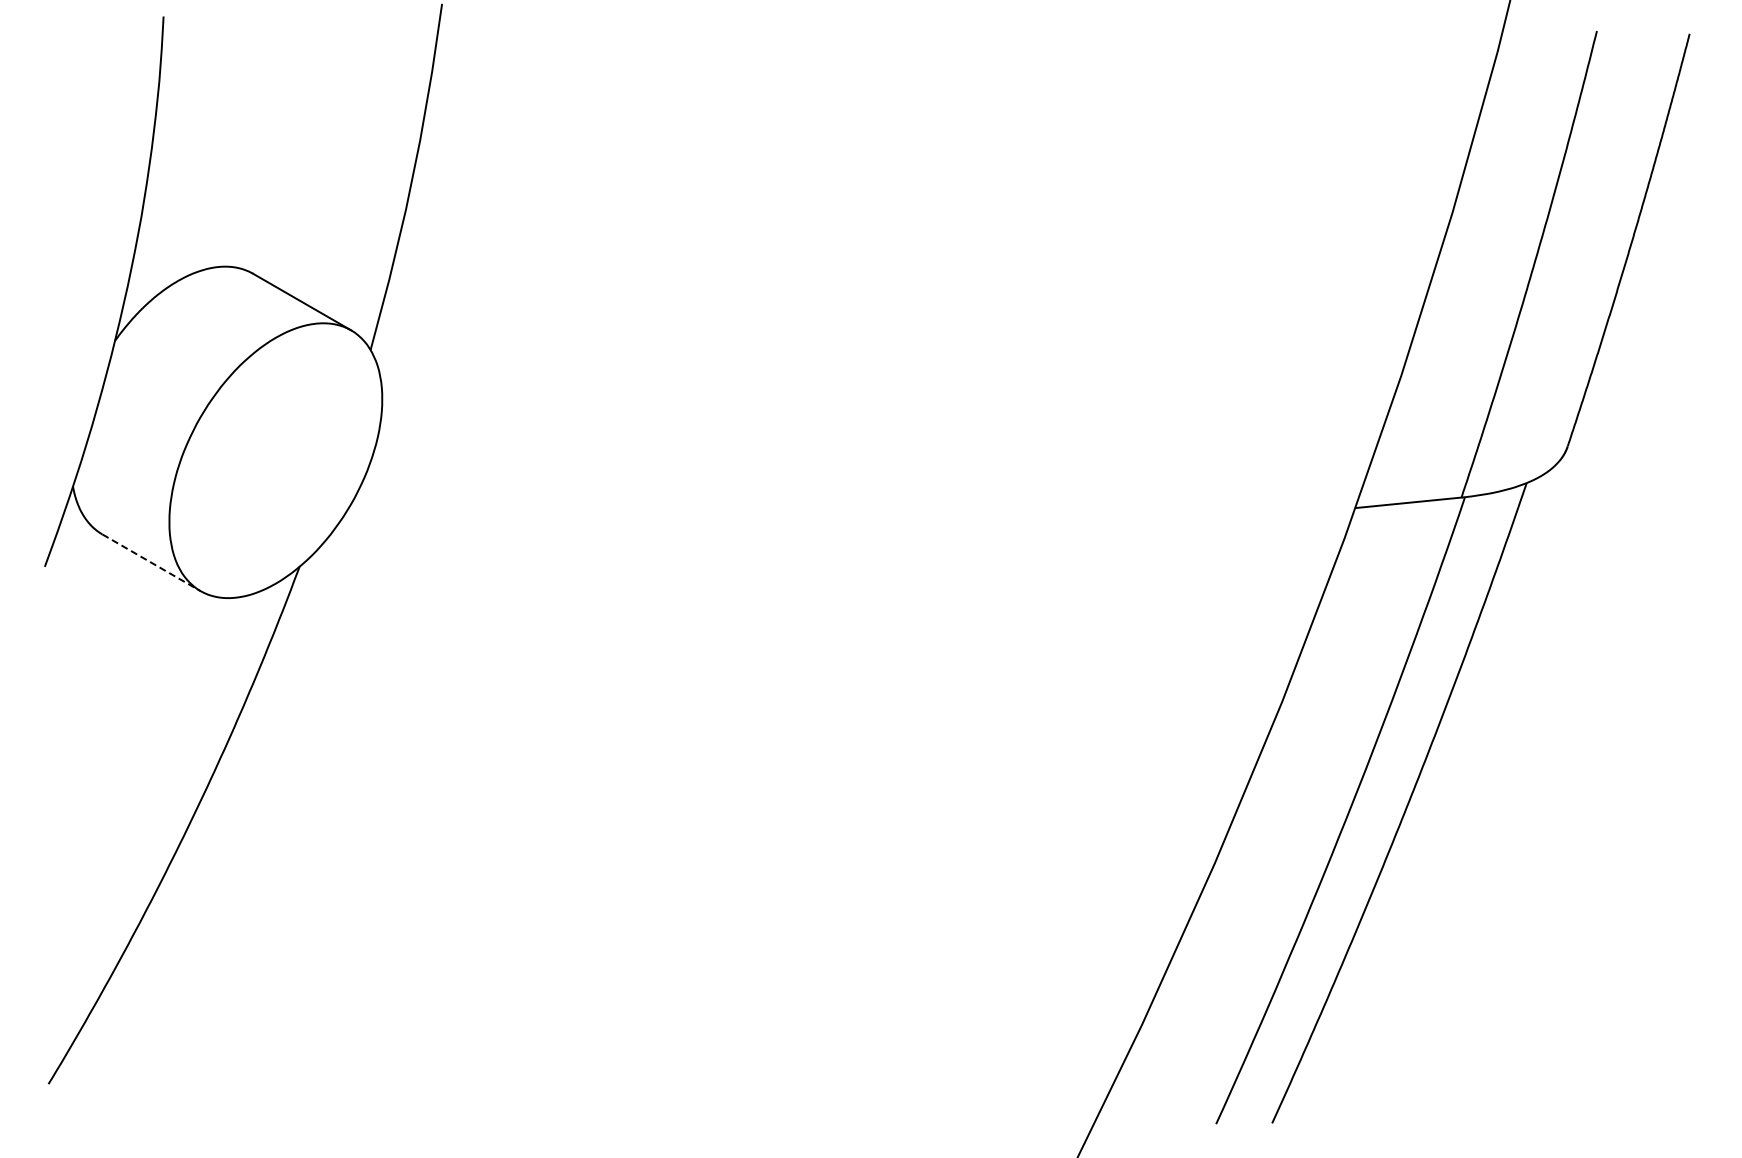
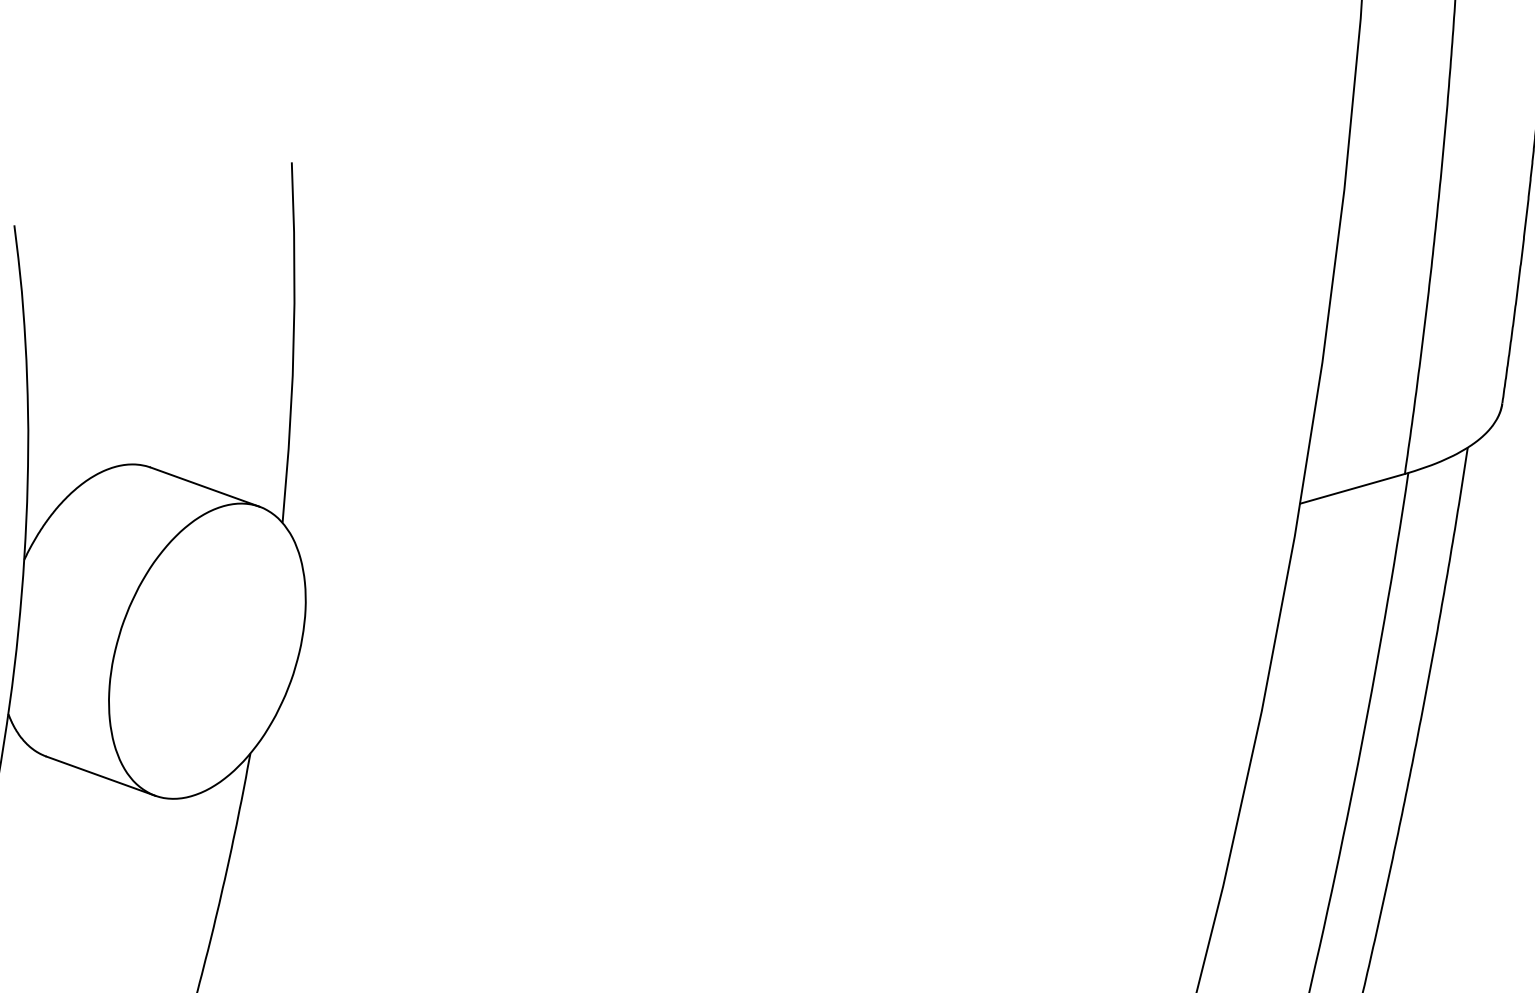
line: (151, 562) -> (100, 775), dashed -> solid

